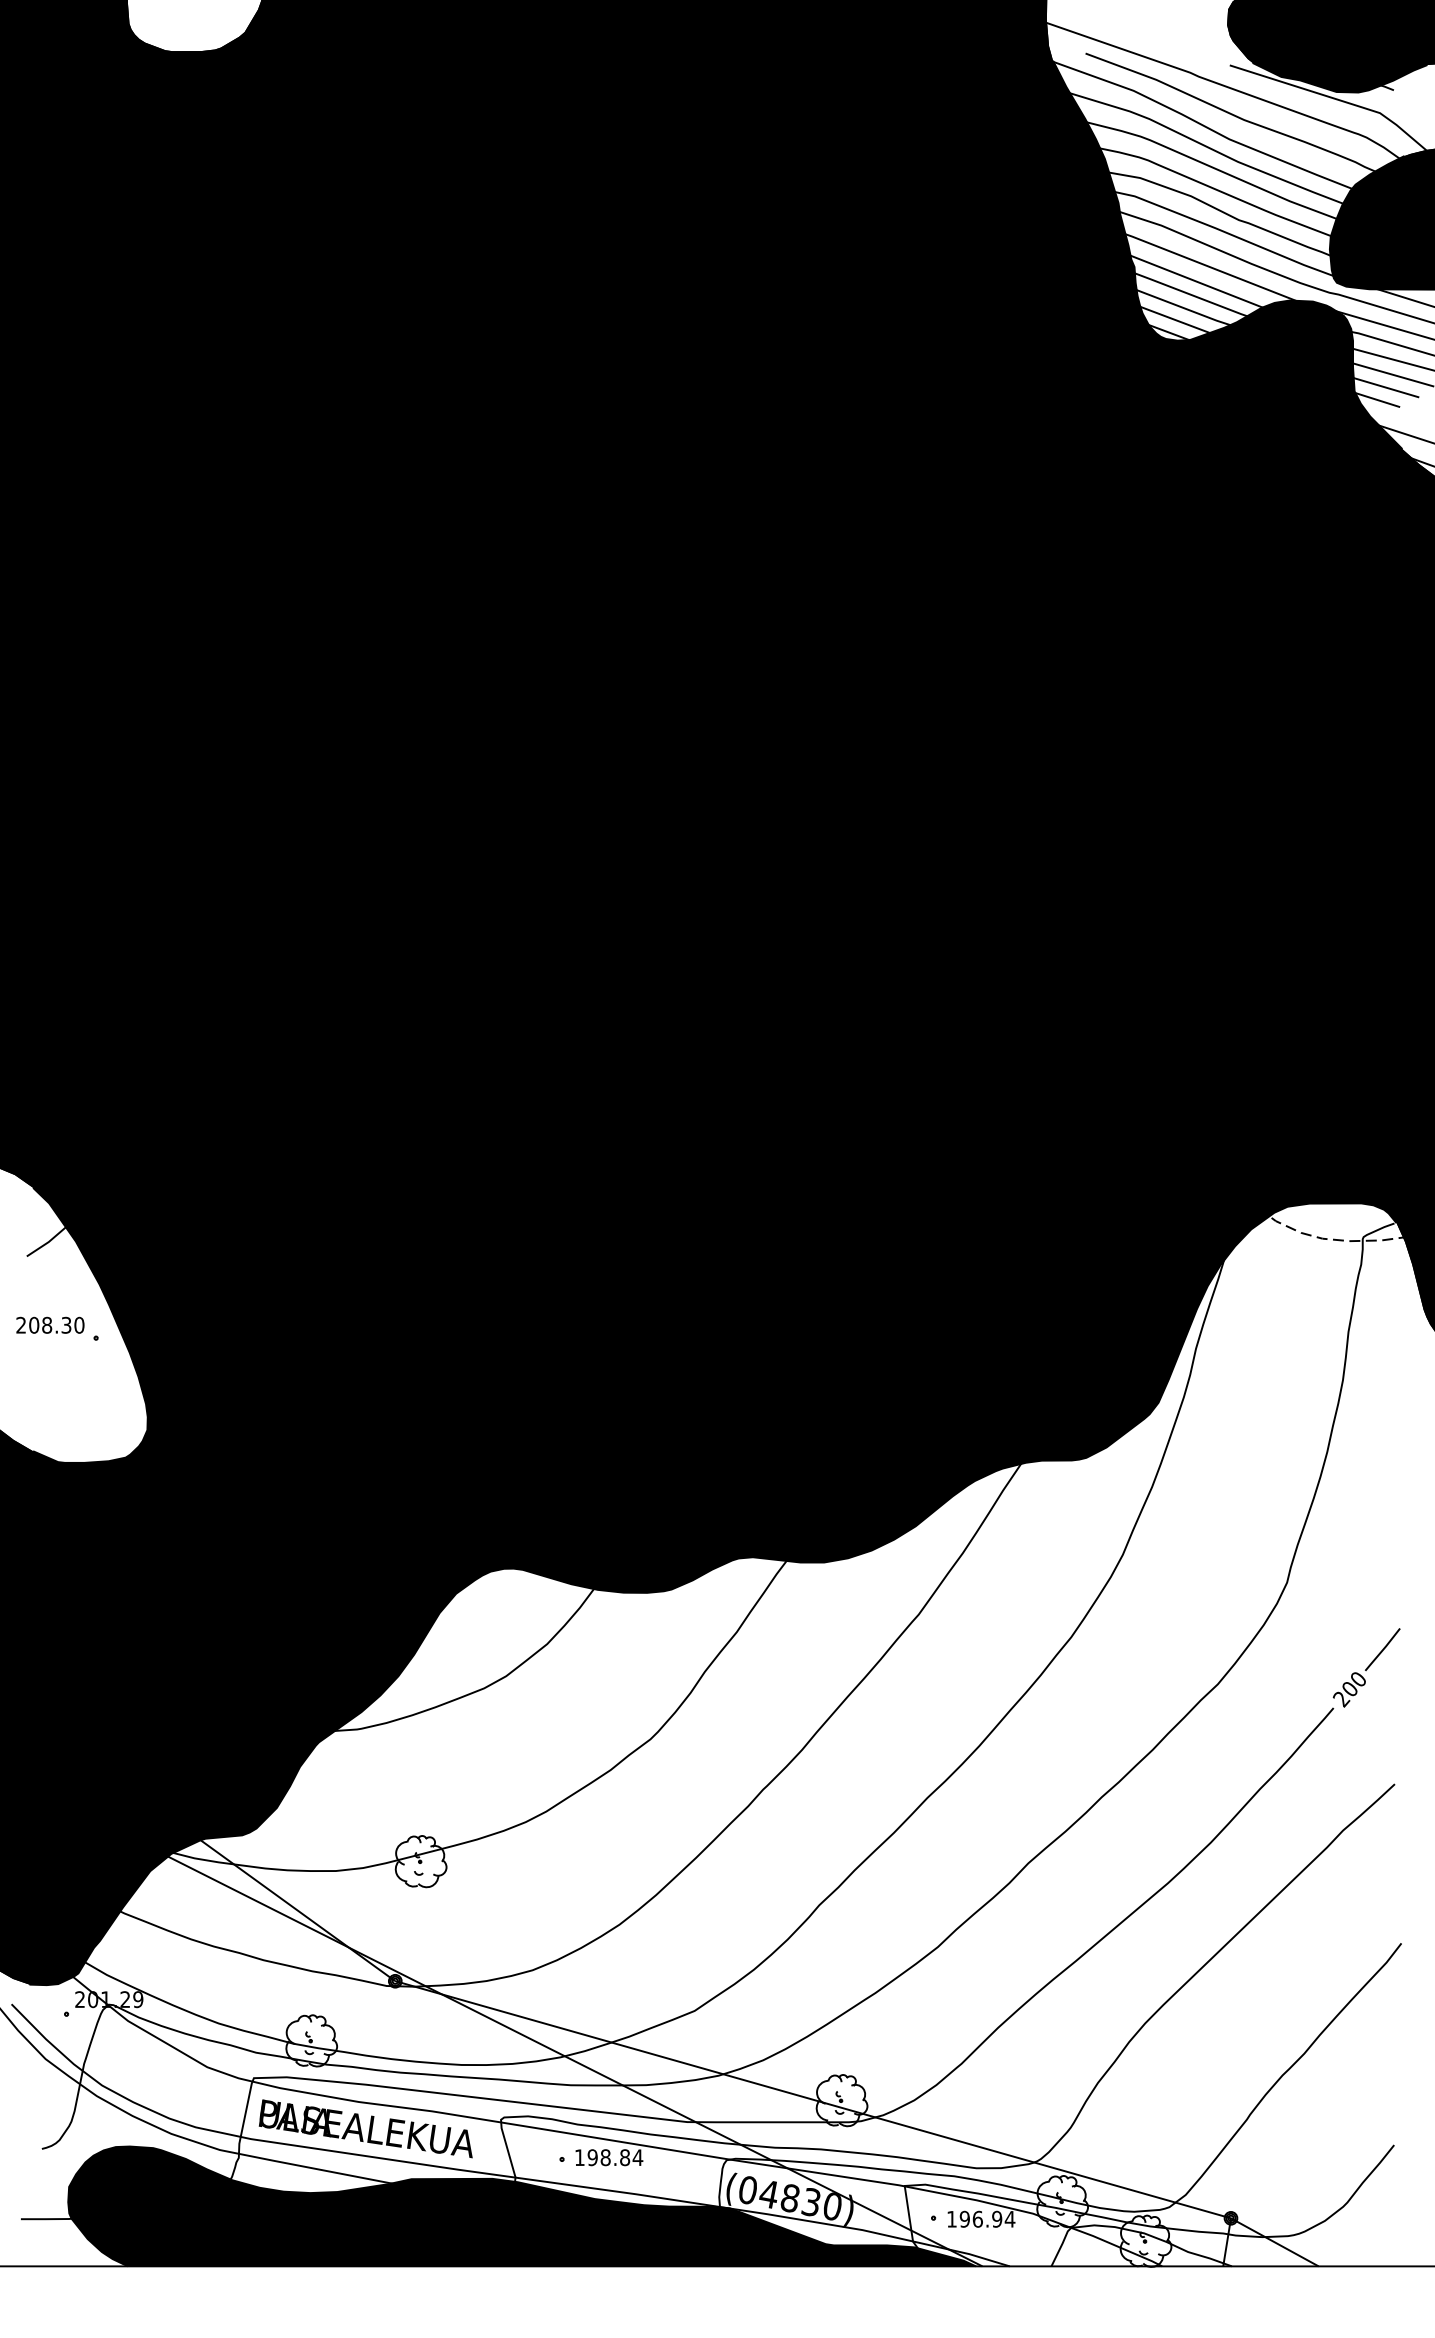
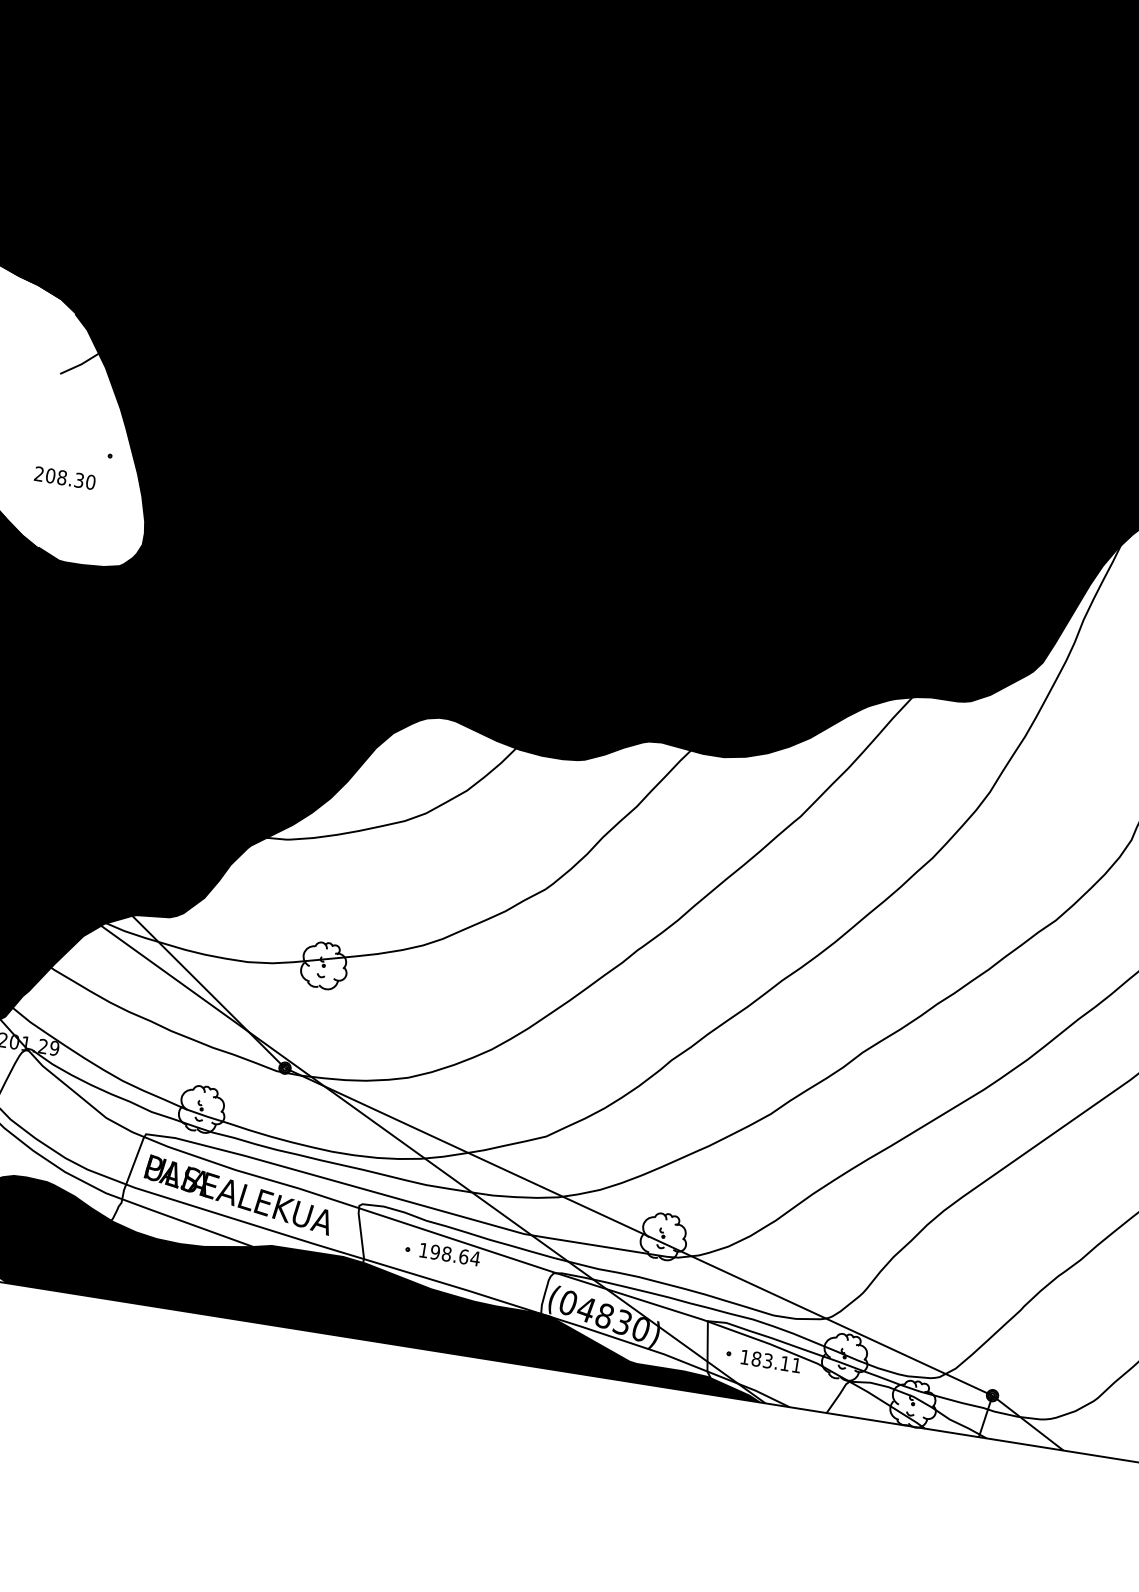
text: (50, 1324) -> (65, 477), moved
text: (625, 2157) -> (464, 1256), 198.84 -> 198.64
text: (987, 2218) -> (776, 1361), 196.94 -> 183.11

